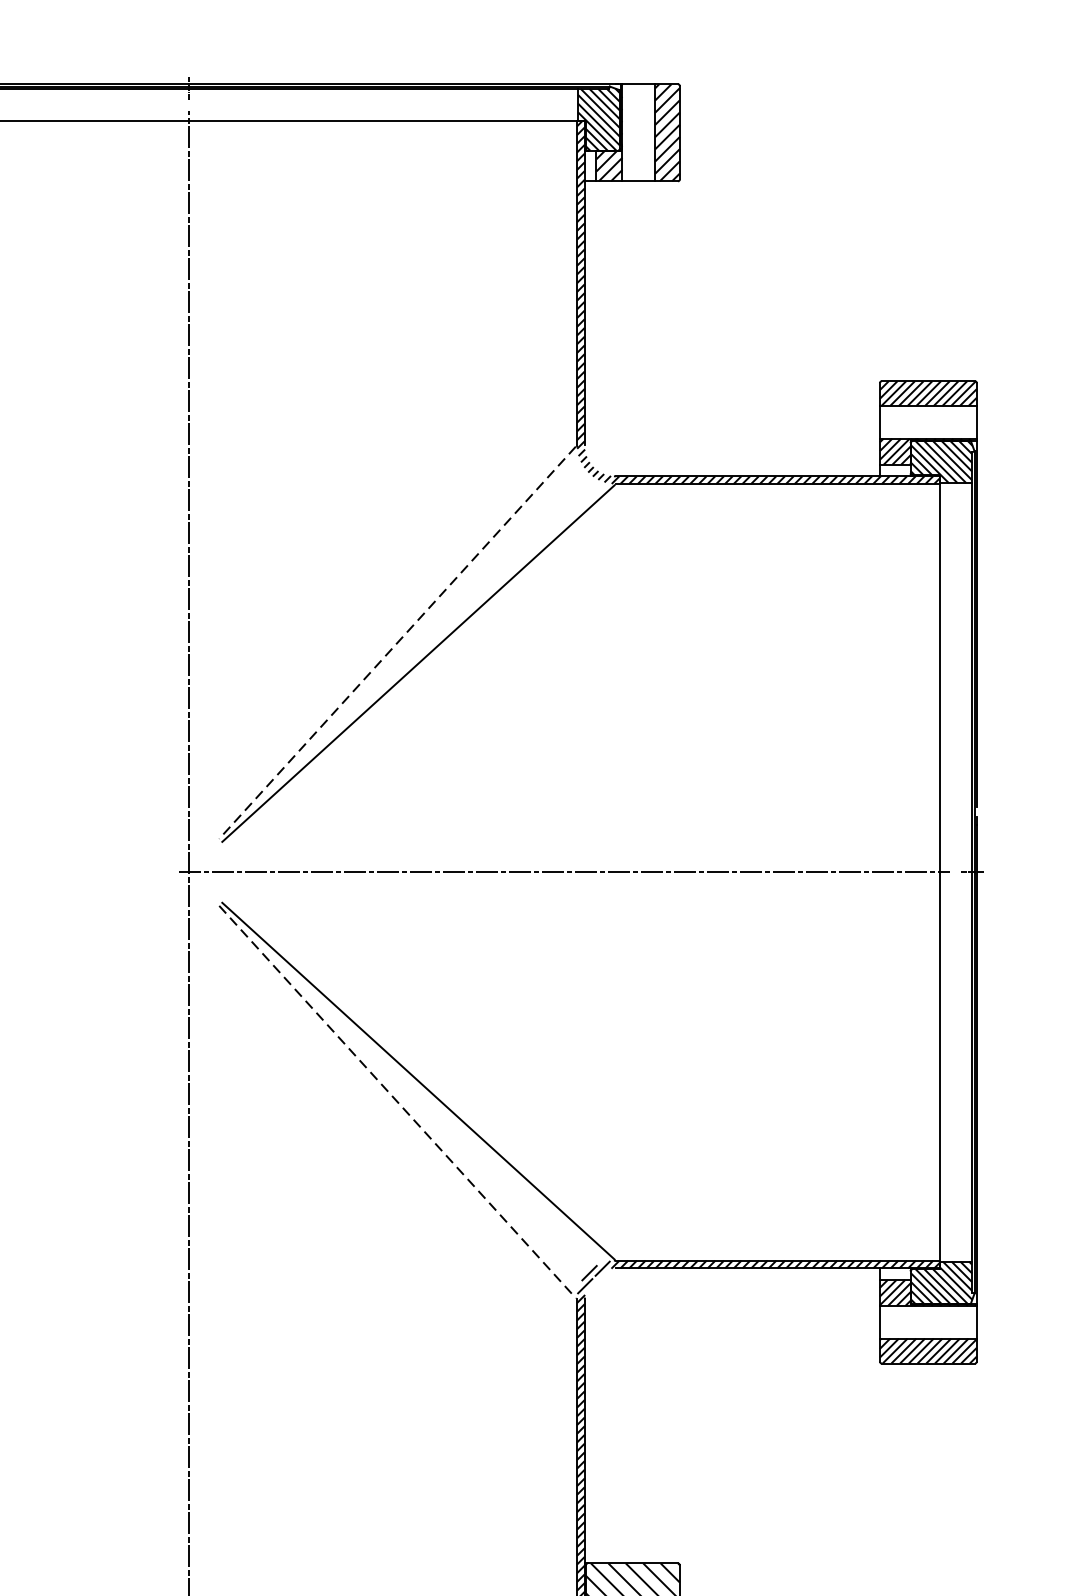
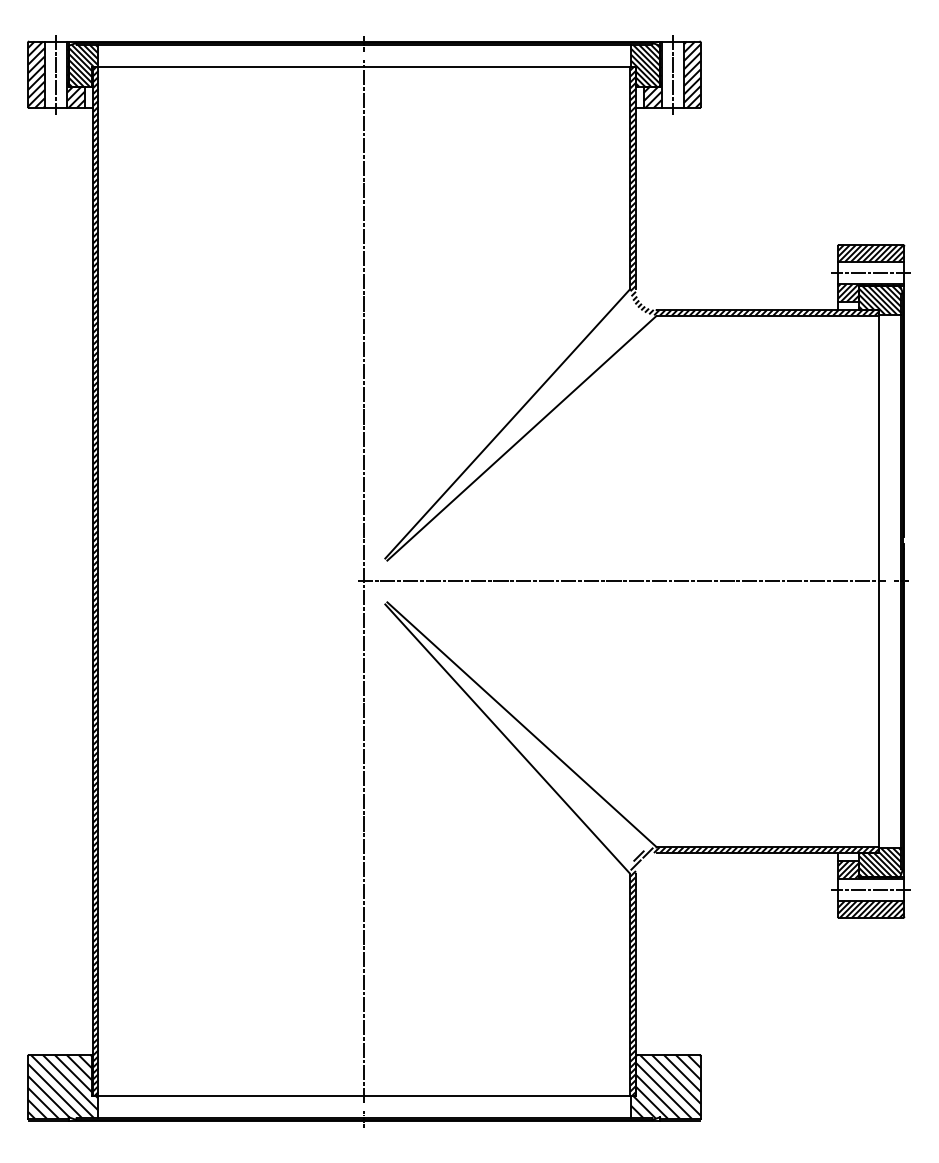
line: (638, 132) -> (672, 74), added
line: (928, 422) -> (871, 273), added
line: (397, 643) -> (507, 424), dashed -> solid
line: (397, 1101) -> (507, 738), dashed -> solid
line: (928, 1321) -> (871, 889), added

